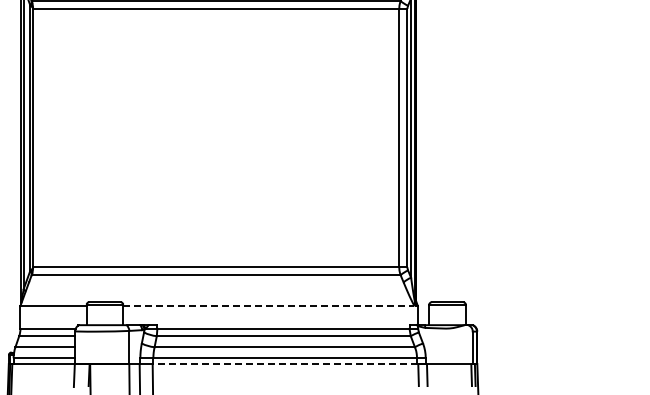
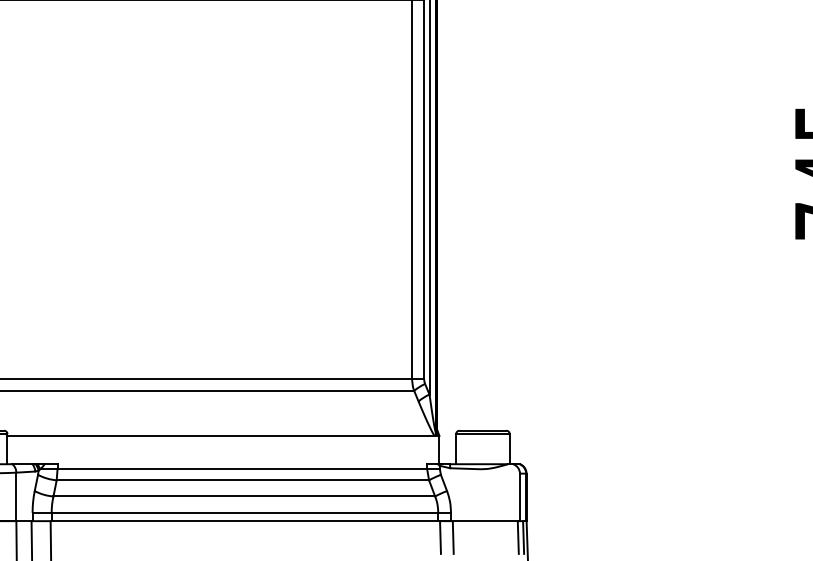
line: (268, 305) -> (220, 435), dashed -> solid
line: (285, 363) -> (245, 520), dashed -> solid

